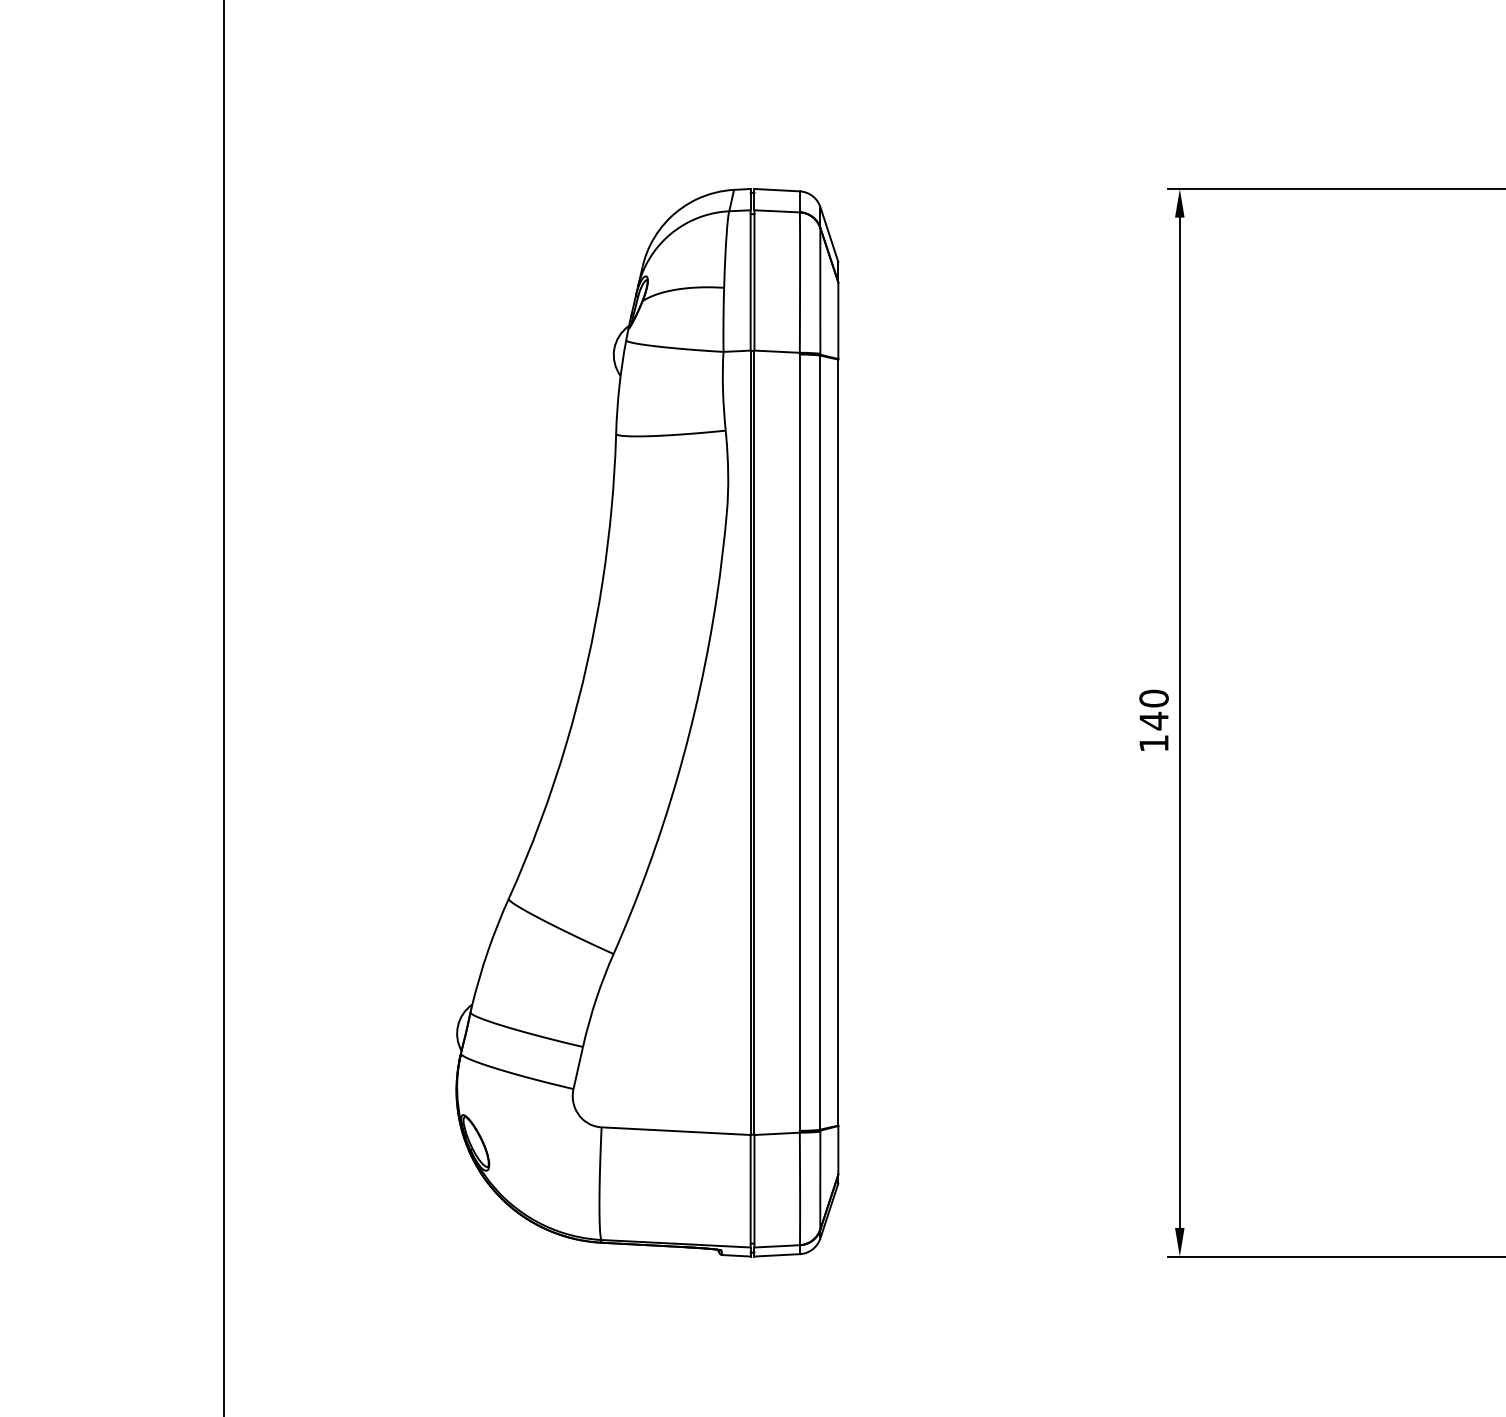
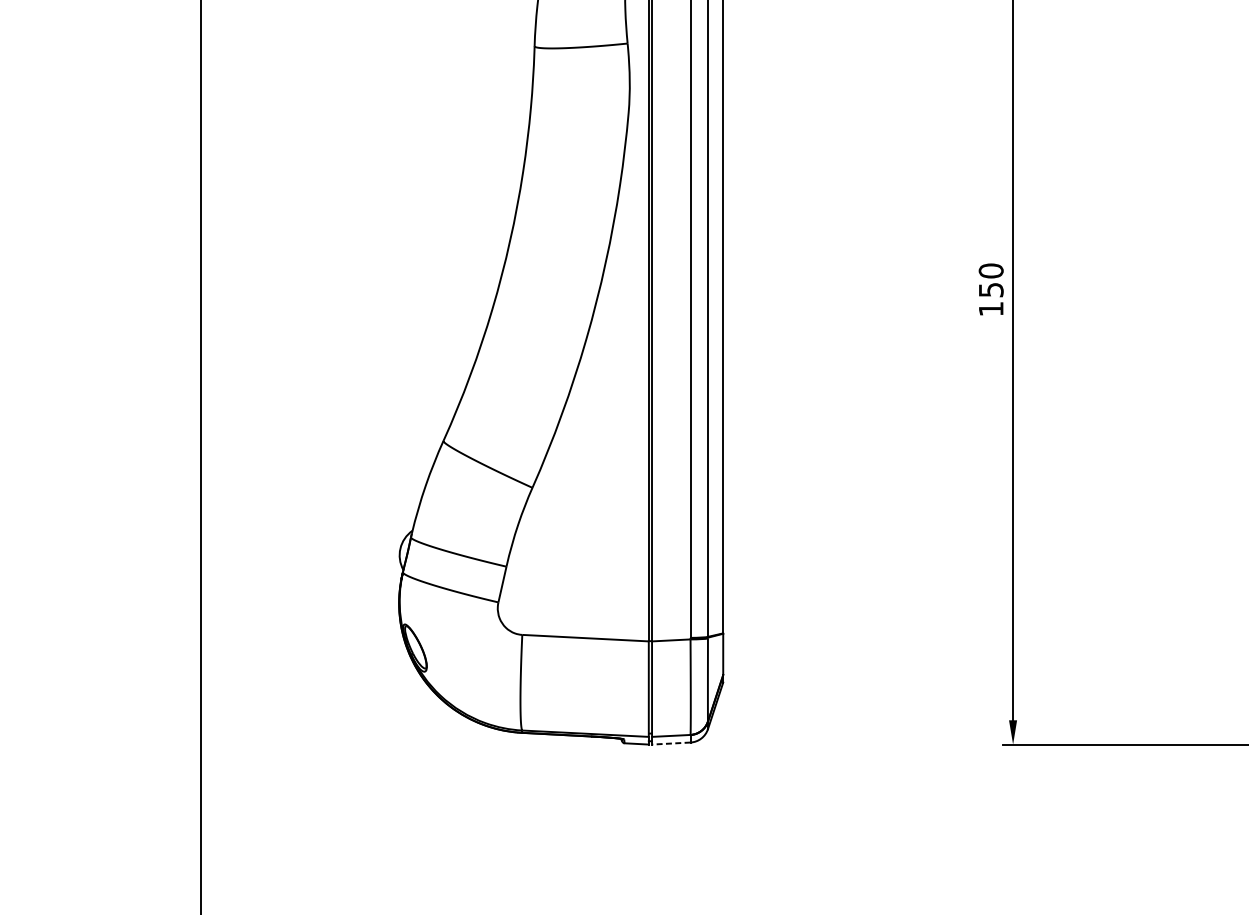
text: (1153, 720) -> (990, 289), 140 -> 150
line: (777, 1255) -> (671, 743), solid -> dashed

